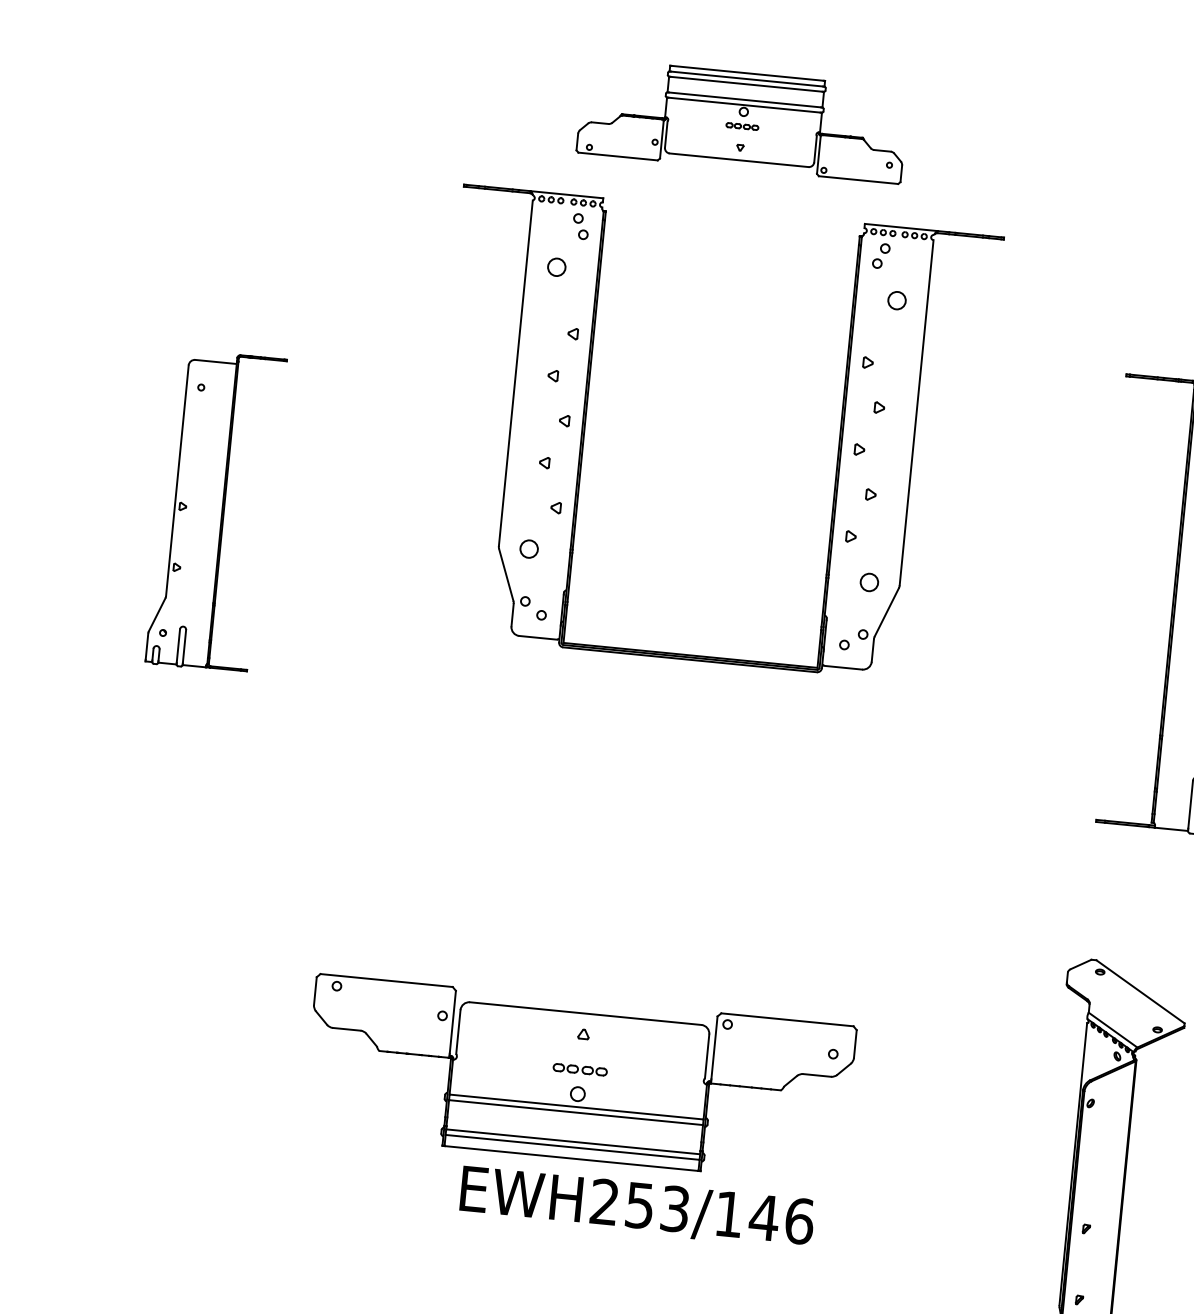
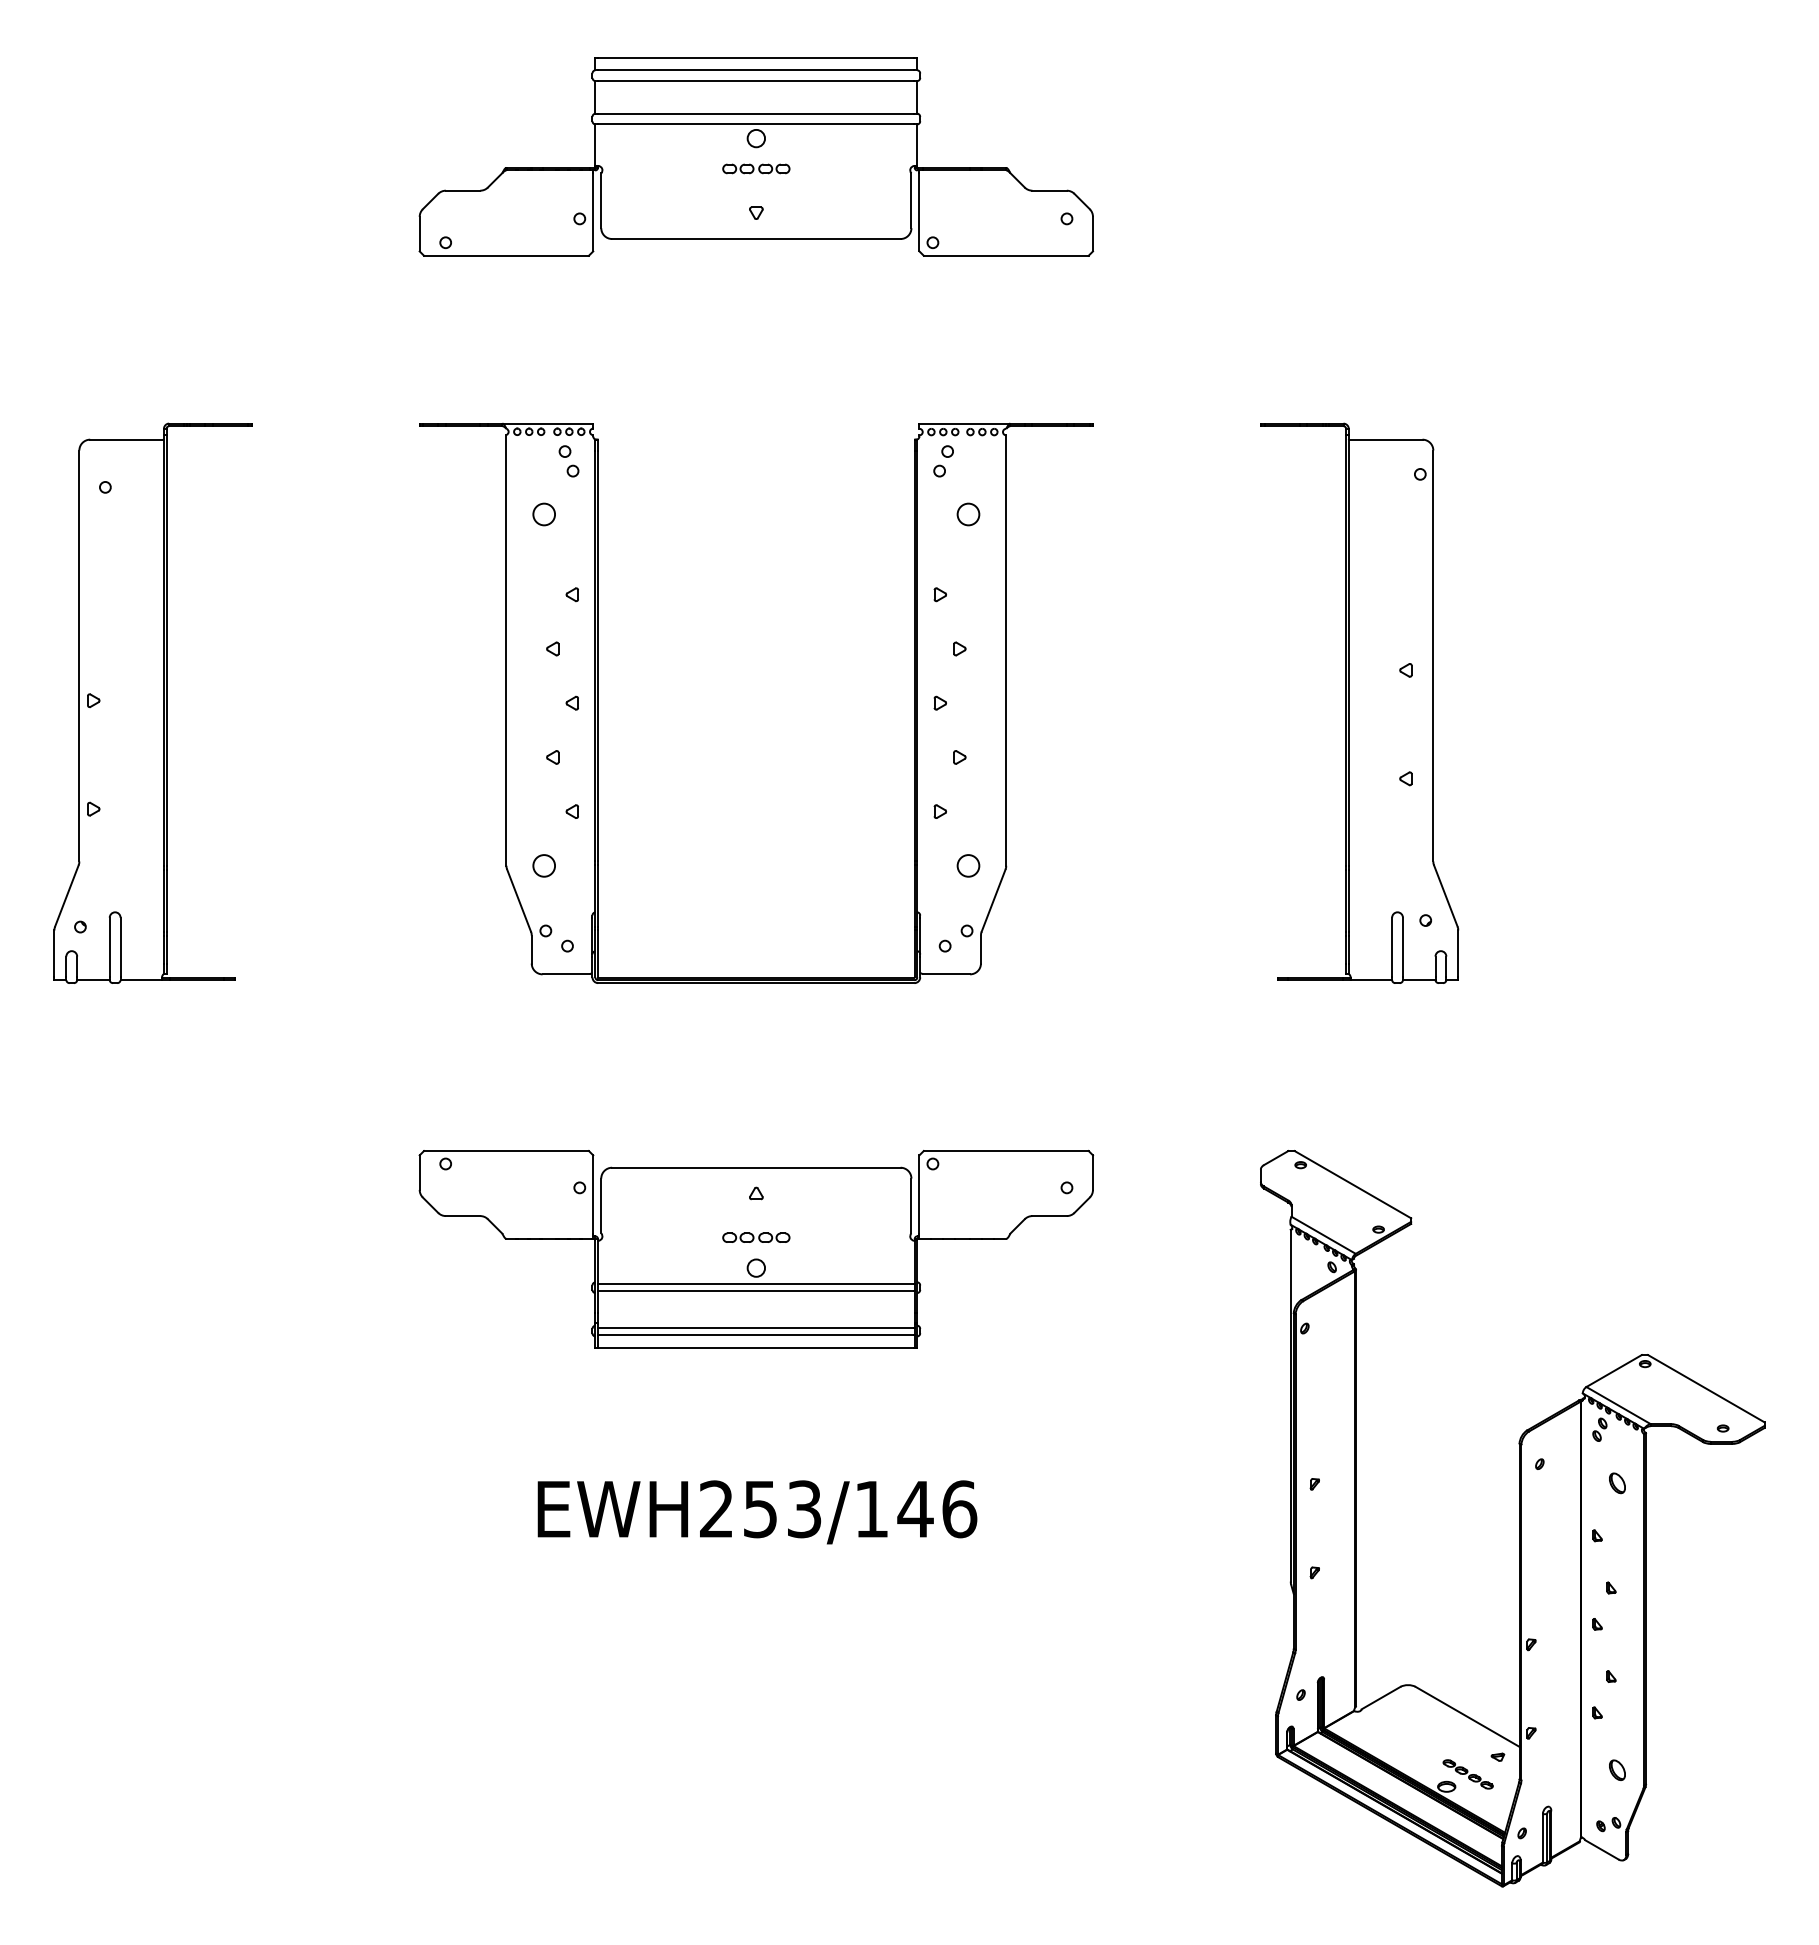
part: (743, 120) -> (756, 156), size x1.67
part: (585, 422) -> (598, 702), moved
part: (215, 510) -> (152, 702), size x1.43
part: (579, 1078) -> (756, 1248), moved

